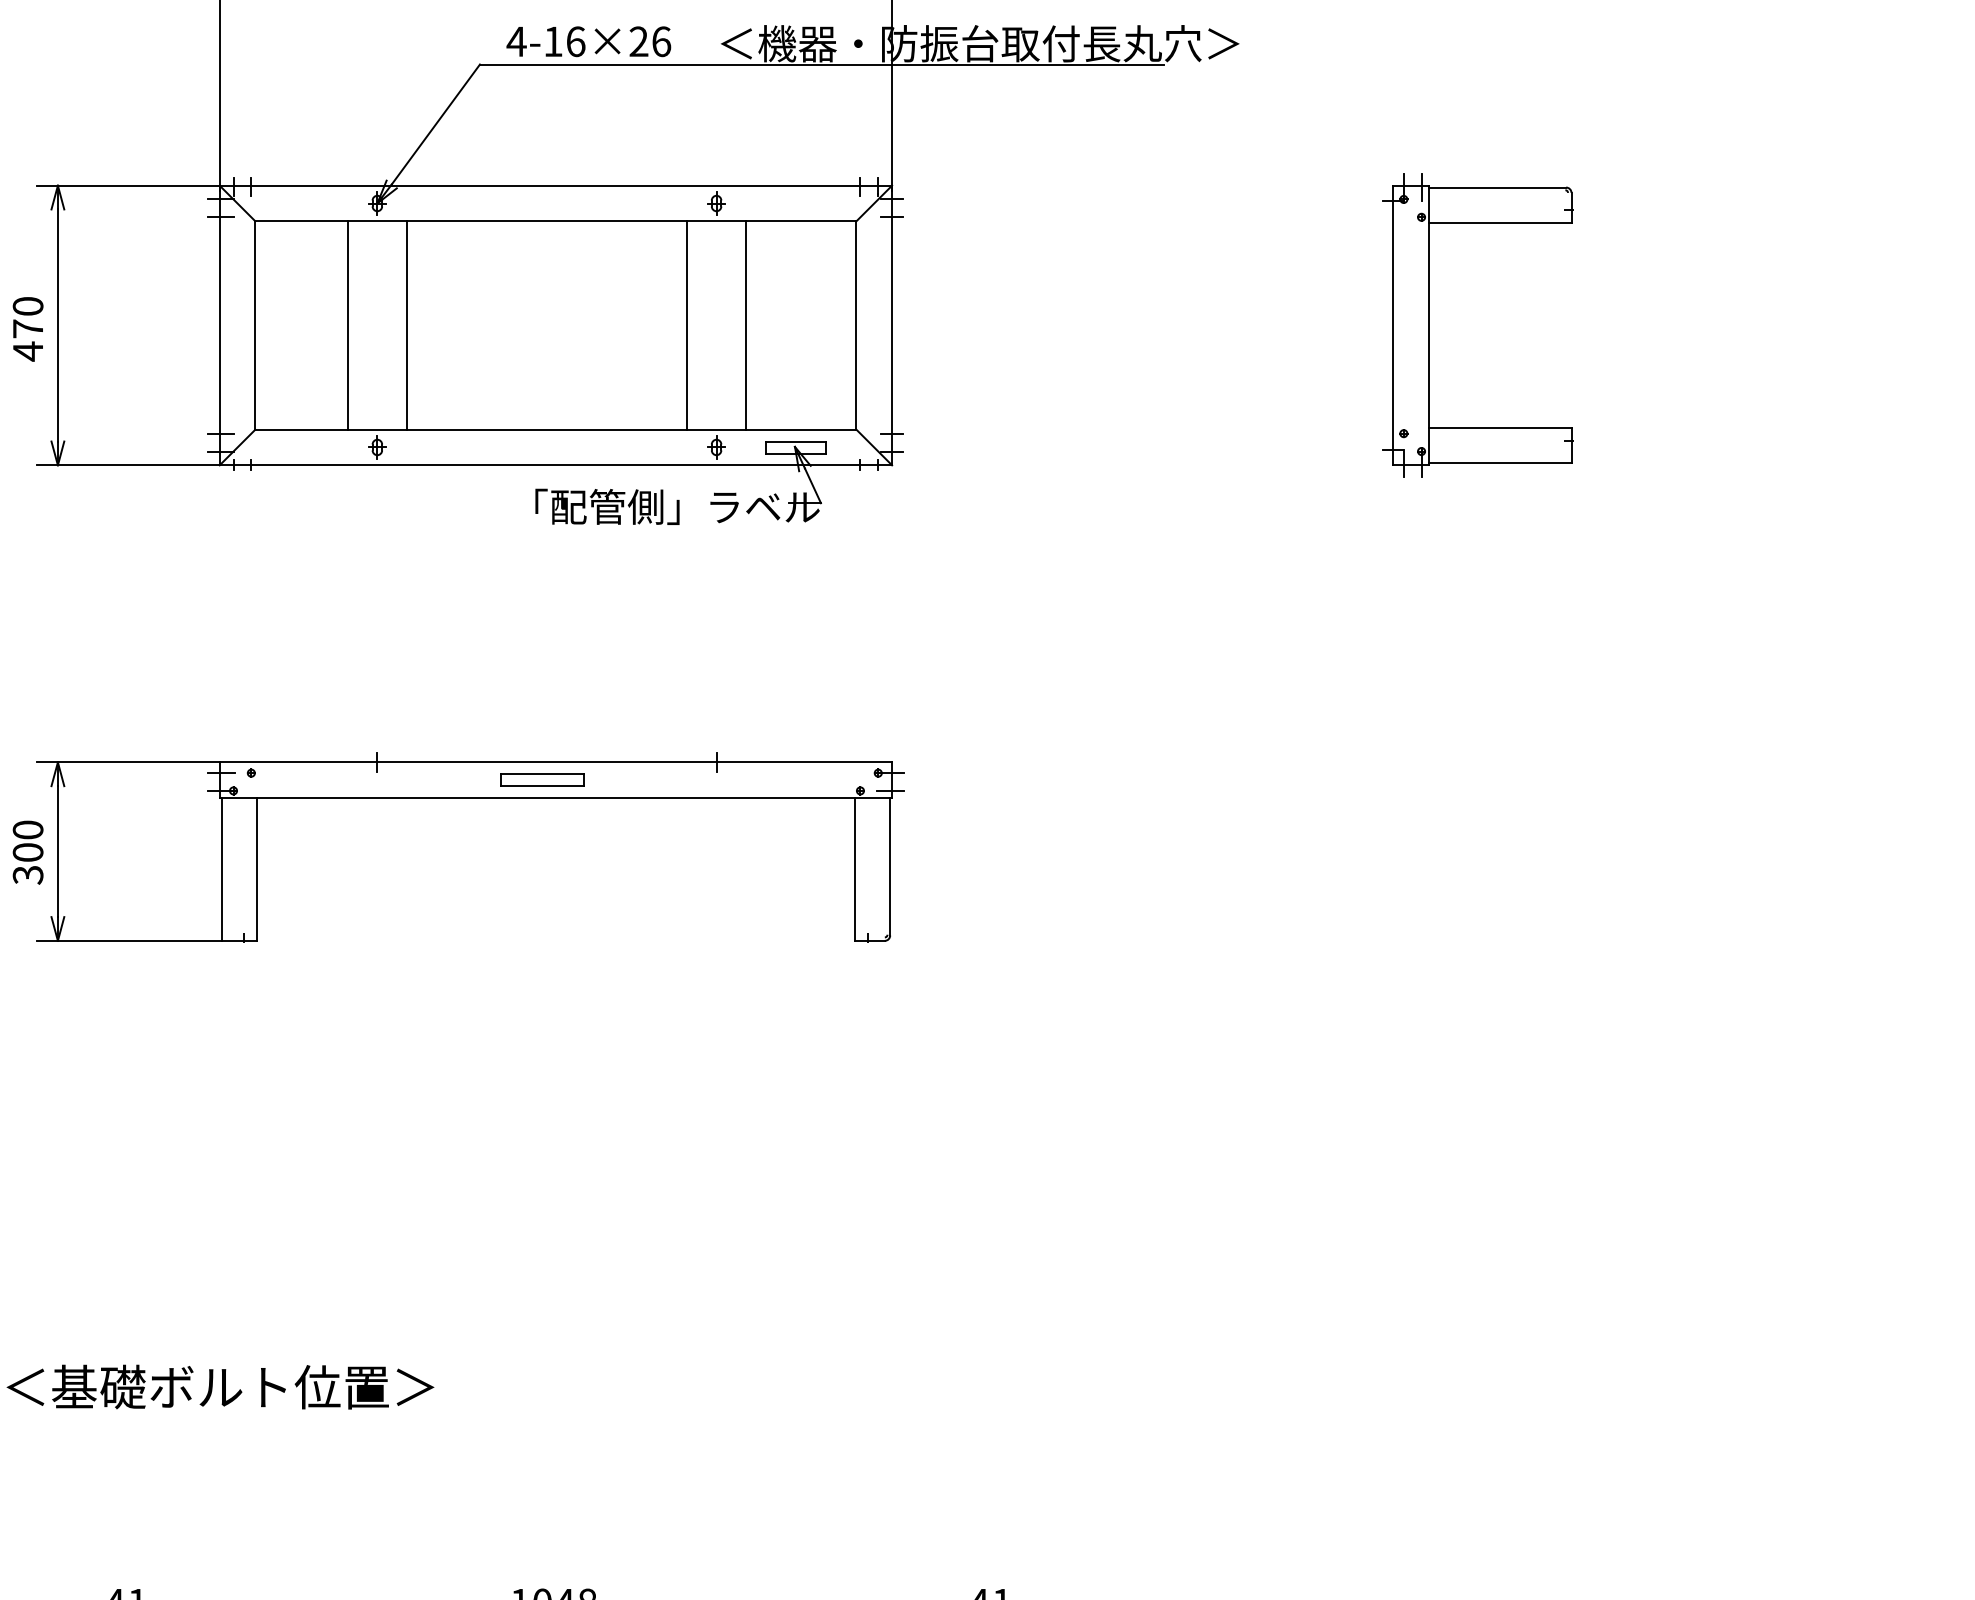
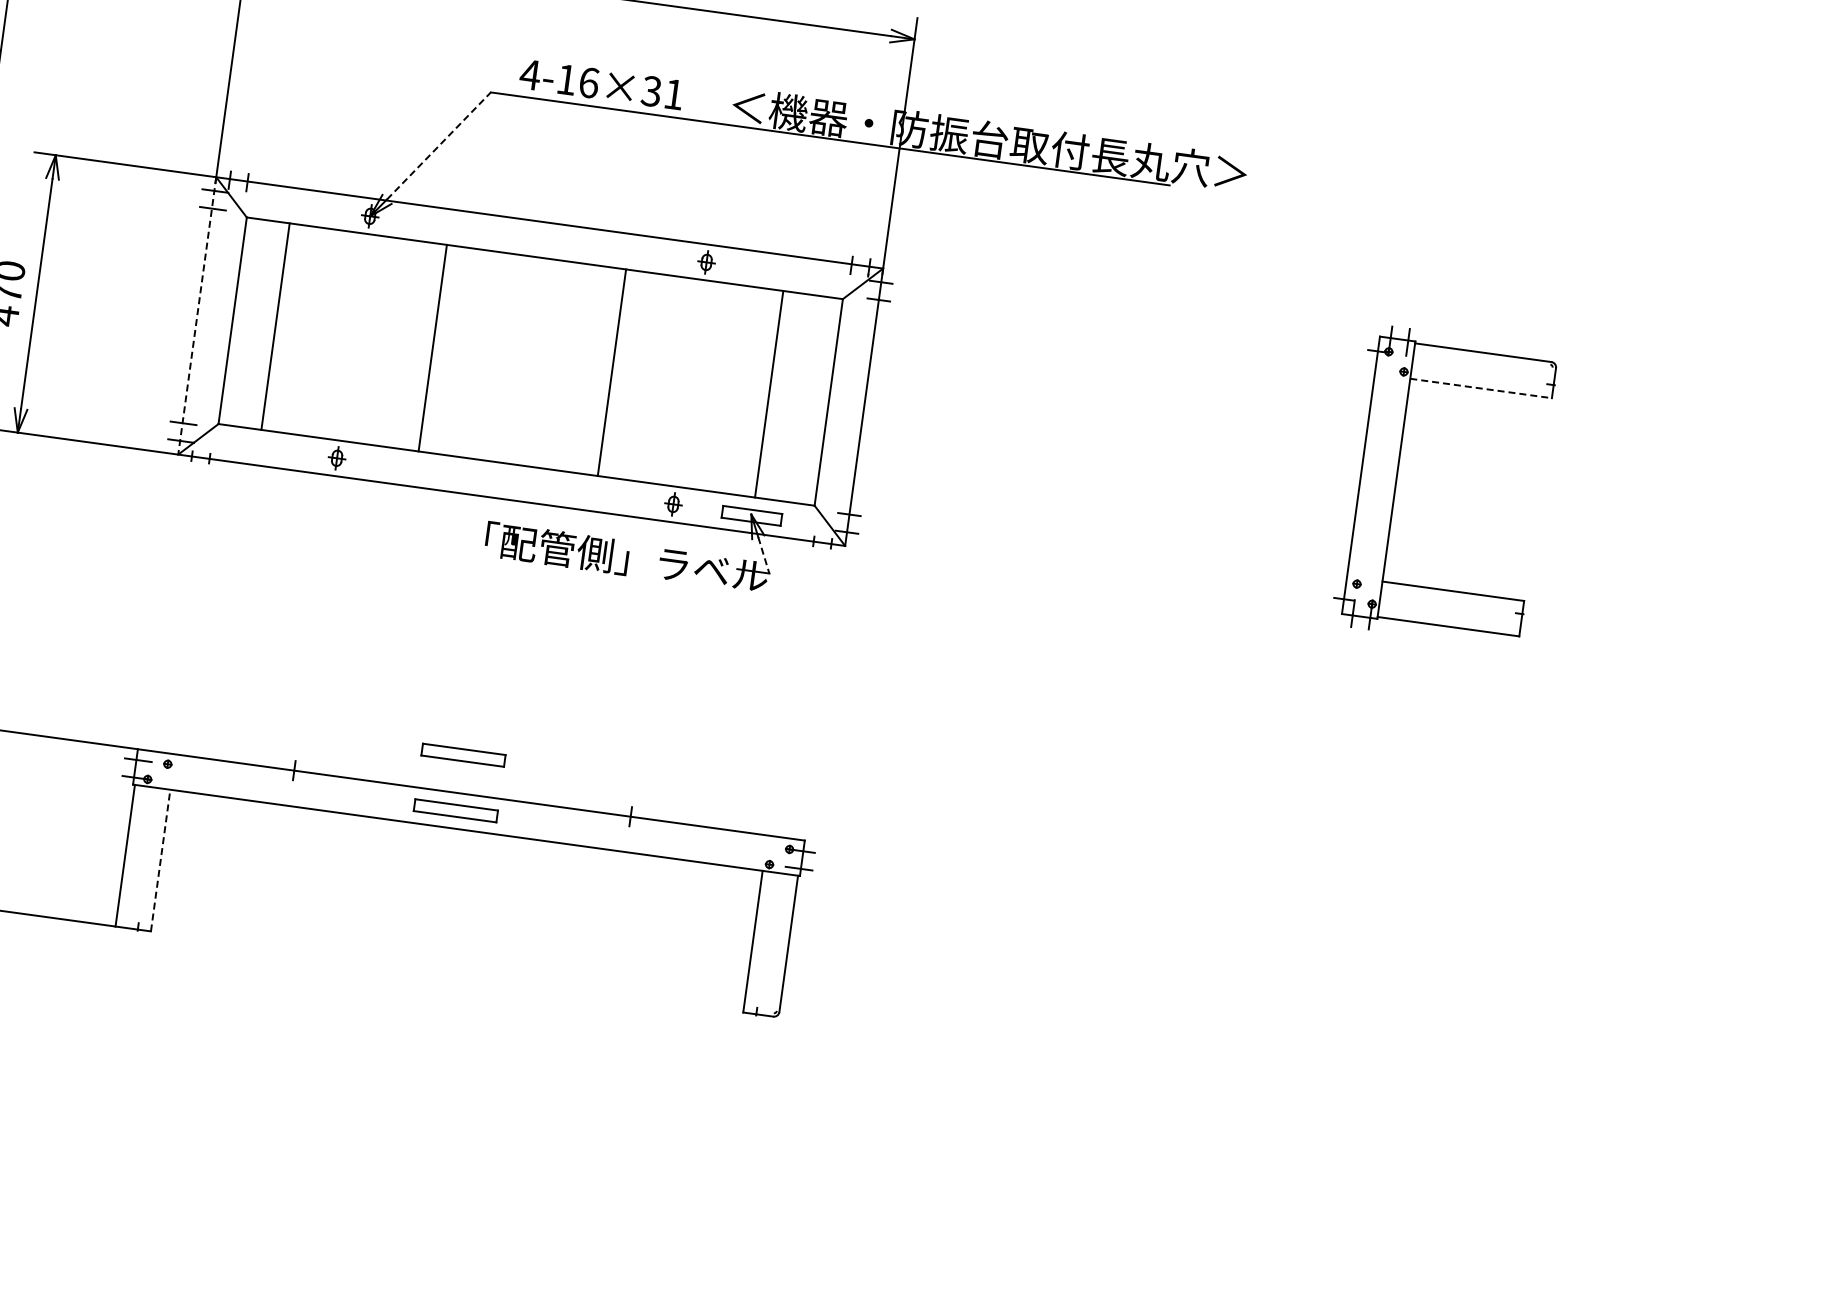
text: (650, 41) -> (663, 92), 4-16×26 -> 4-16×31
line: (436, 124) -> (439, 146), solid -> dashed
line: (1500, 223) -> (1481, 388), solid -> dashed
line: (219, 325) -> (197, 315), solid -> dashed
line: (347, 325) -> (275, 326), moved
line: (407, 325) -> (433, 348), moved
line: (686, 325) -> (611, 372), moved
line: (746, 325) -> (769, 394), moved
line: (813, 486) -> (764, 556), solid -> dashed
part: (542, 723) -> (463, 754), added
line: (257, 868) -> (160, 859), solid -> dashed

